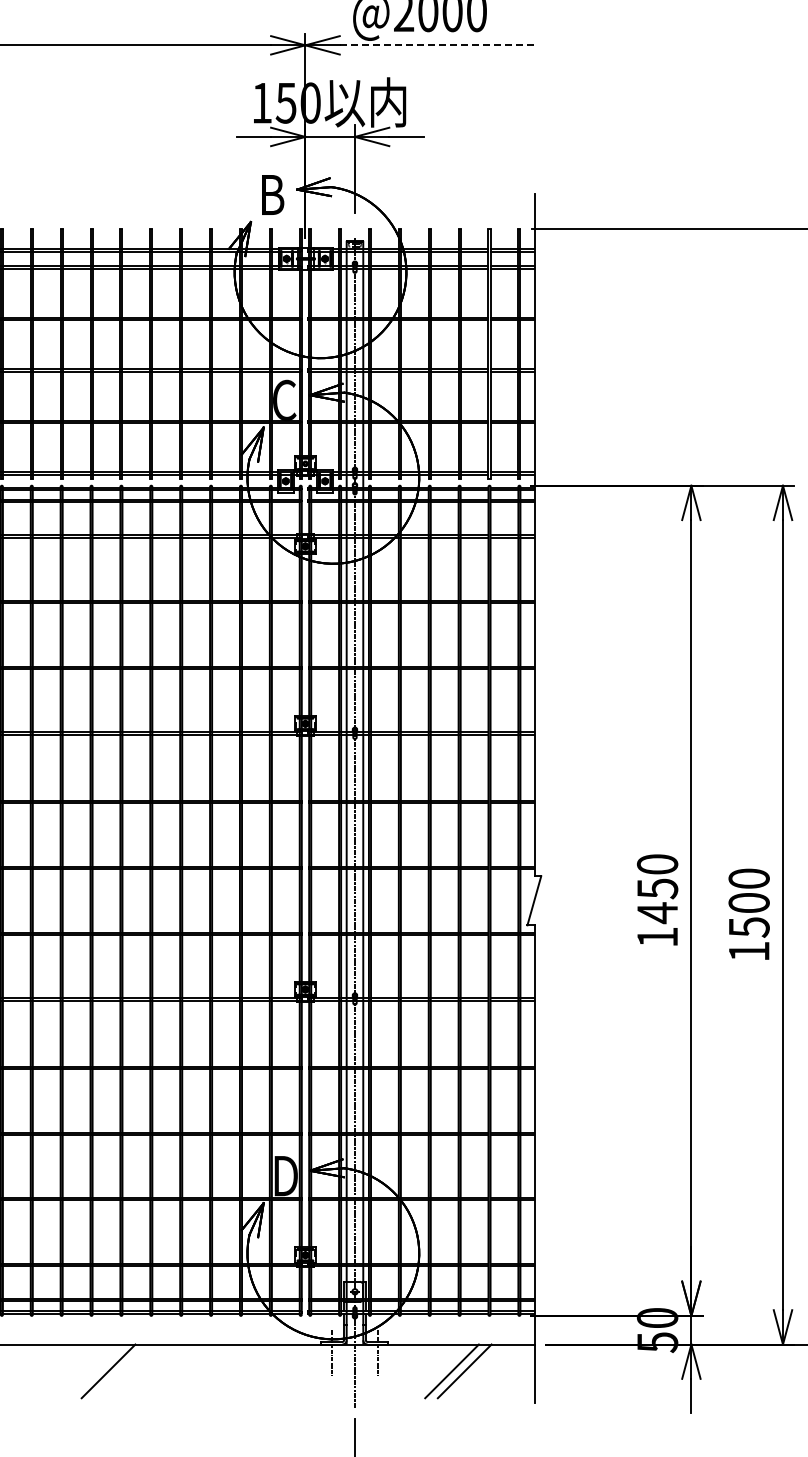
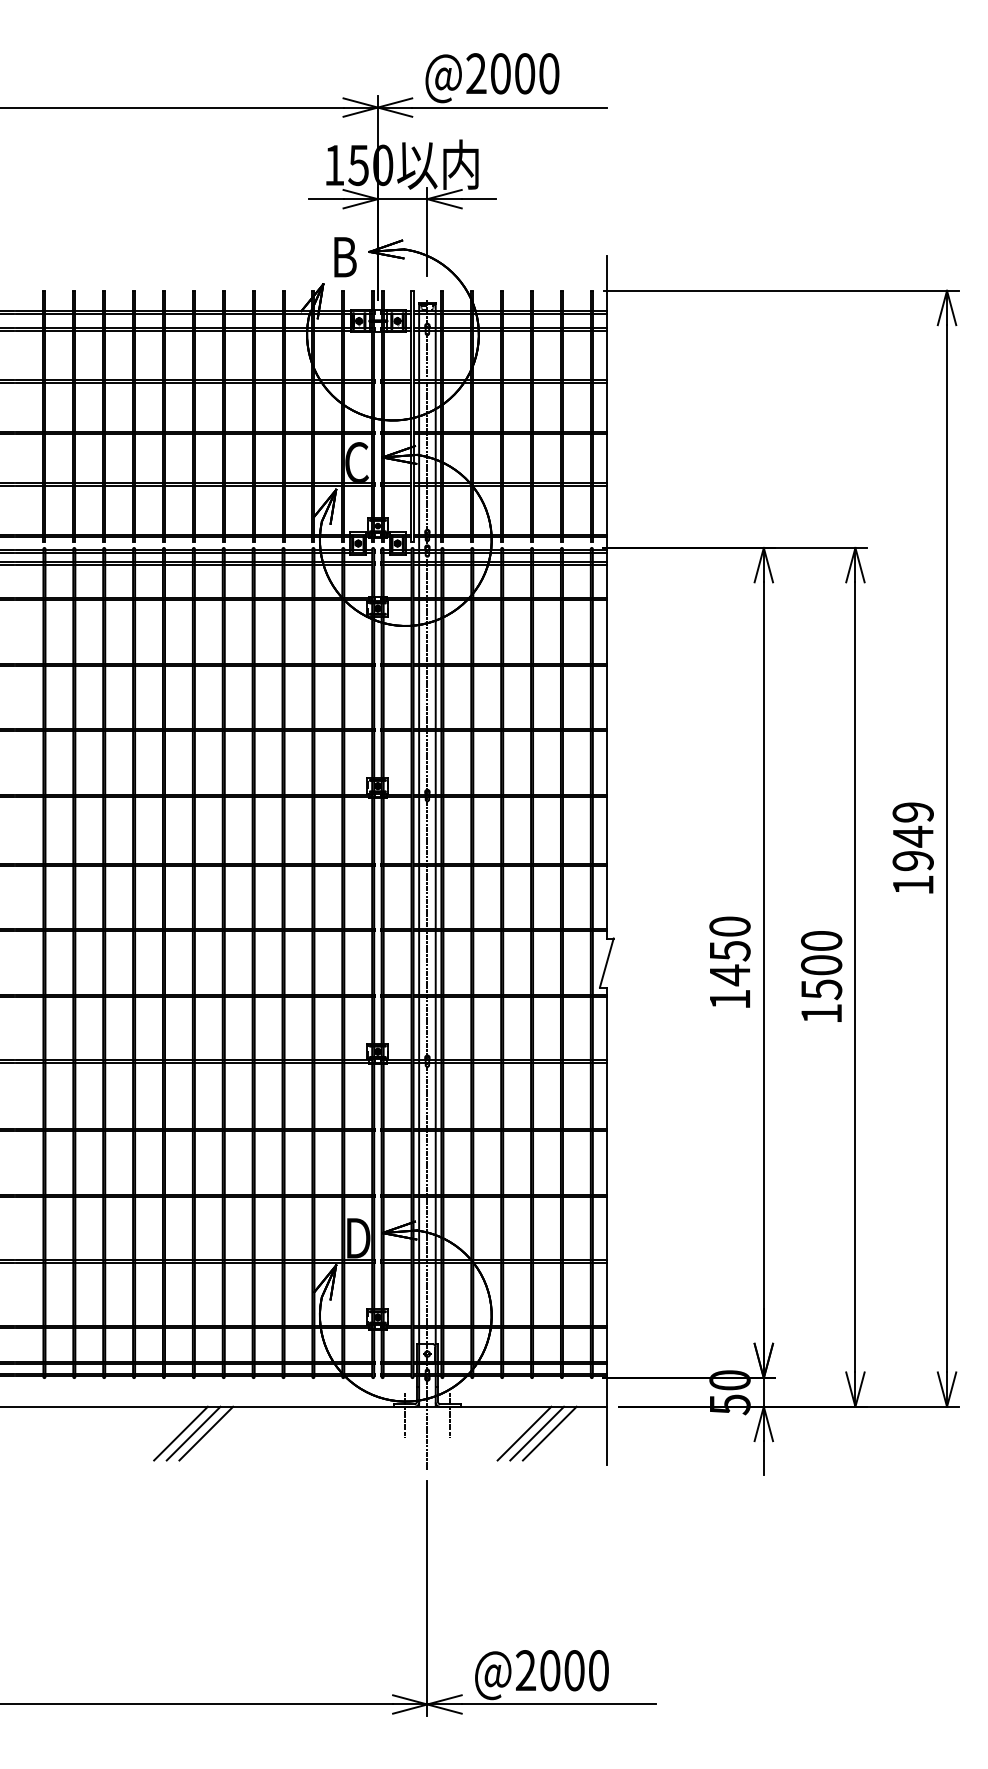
line: (437, 45) -> (509, 107), dashed -> solid
line: (121, 1371) -> (193, 1433), added
line: (134, 1371) -> (206, 1433), added
line: (477, 1371) -> (549, 1433), added

